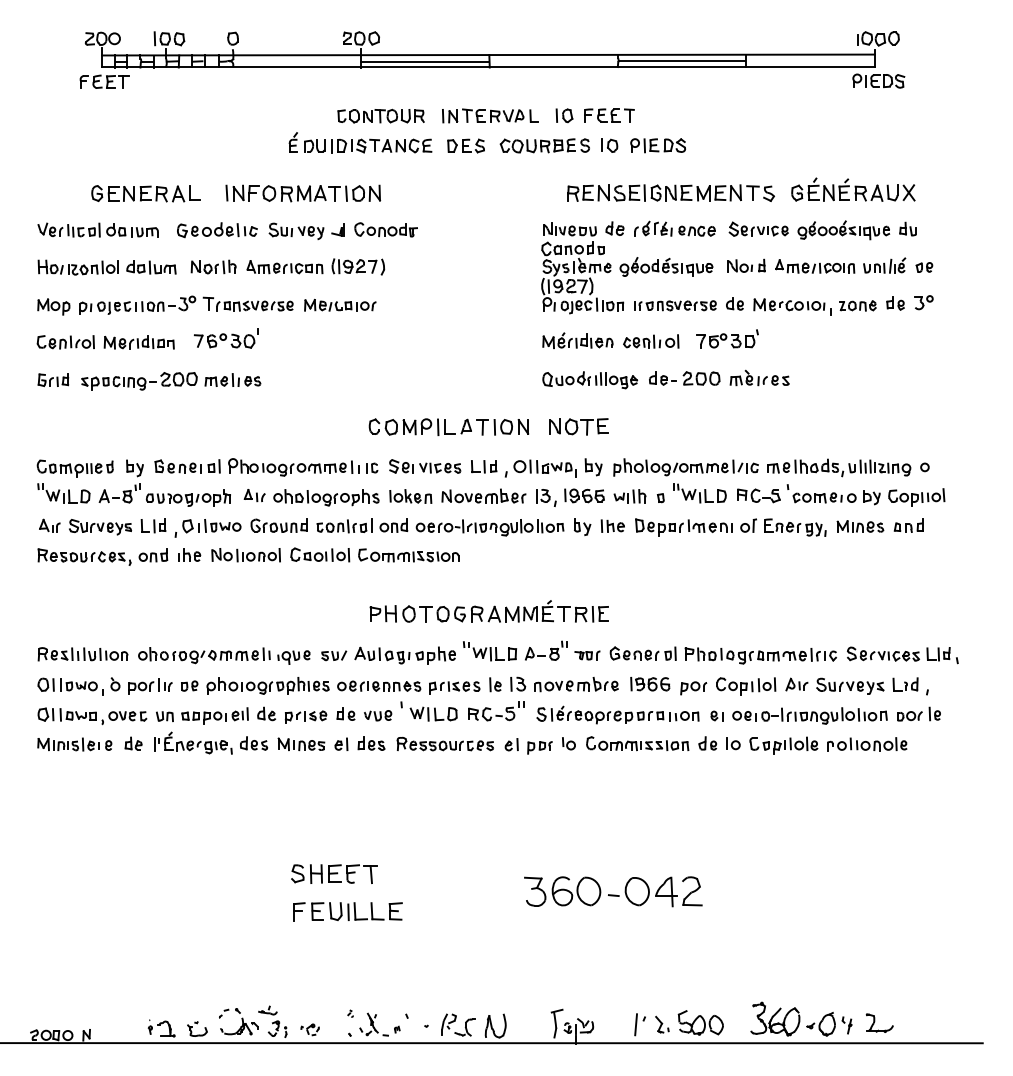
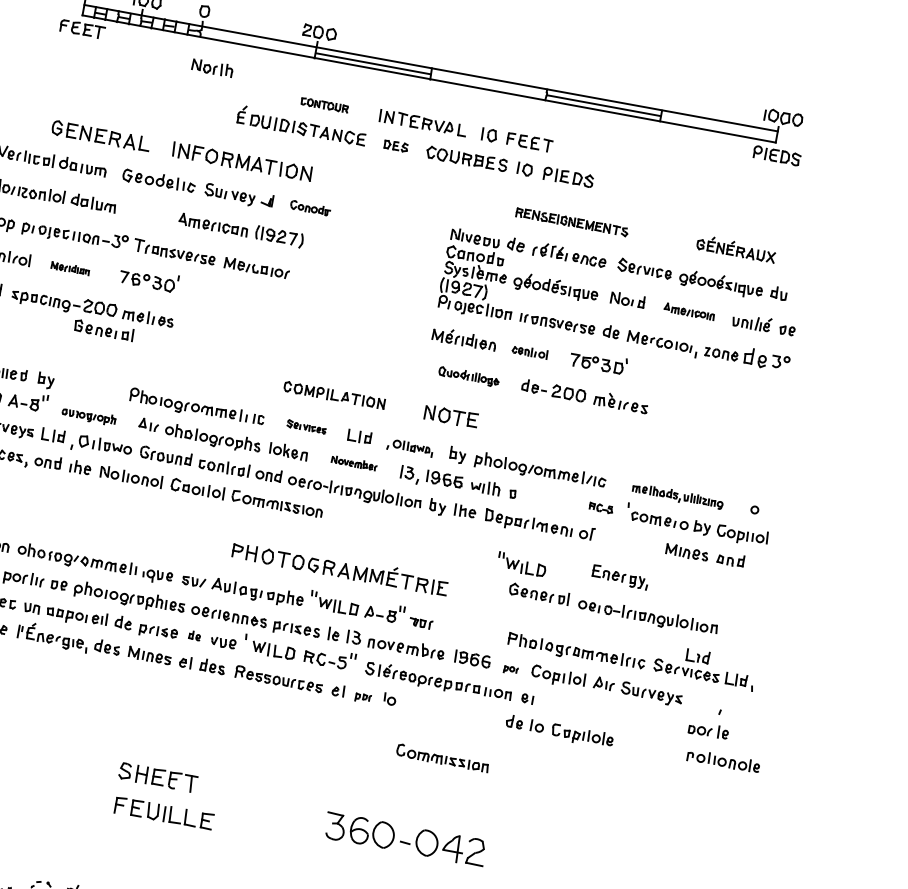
part: (380, 115) -> (324, 104), size x0.6
part: (465, 145) -> (395, 145), size x0.7
part: (853, 189) -> (736, 248), size x0.7
part: (670, 192) -> (571, 221), size x0.6
part: (385, 229) -> (310, 207), size x0.7
part: (213, 266) -> (212, 67), moved
part: (815, 266) -> (689, 311), size x0.7
part: (895, 303) -> (755, 358), size x1.4
part: (651, 341) -> (530, 352), size x0.7
part: (138, 342) -> (69, 268), size x0.6
part: (590, 380) -> (469, 376), size x0.7
part: (448, 426) -> (334, 394), size x0.7
part: (187, 466) -> (103, 330), moved
part: (425, 466) -> (306, 426), size x0.6
part: (839, 467) -> (678, 496), size x0.7
part: (540, 468) -> (409, 447), size x0.7
part: (699, 493) -> (521, 564), moved
part: (483, 495) -> (354, 462), size x0.6
part: (758, 495) -> (600, 507), size x0.6
part: (187, 497) -> (88, 415), size x0.7
part: (795, 527) -> (620, 577), moved
part: (642, 653) -> (538, 593), moved
part: (905, 684) -> (697, 656), moved
part: (693, 688) -> (510, 670), size x0.6
part: (345, 713) -> (194, 635), size x0.7
part: (809, 715) -> (647, 616), moved
part: (637, 743) -> (442, 757), moved
part: (867, 744) -> (724, 761), moved
part: (539, 747) -> (362, 697), size x0.7

